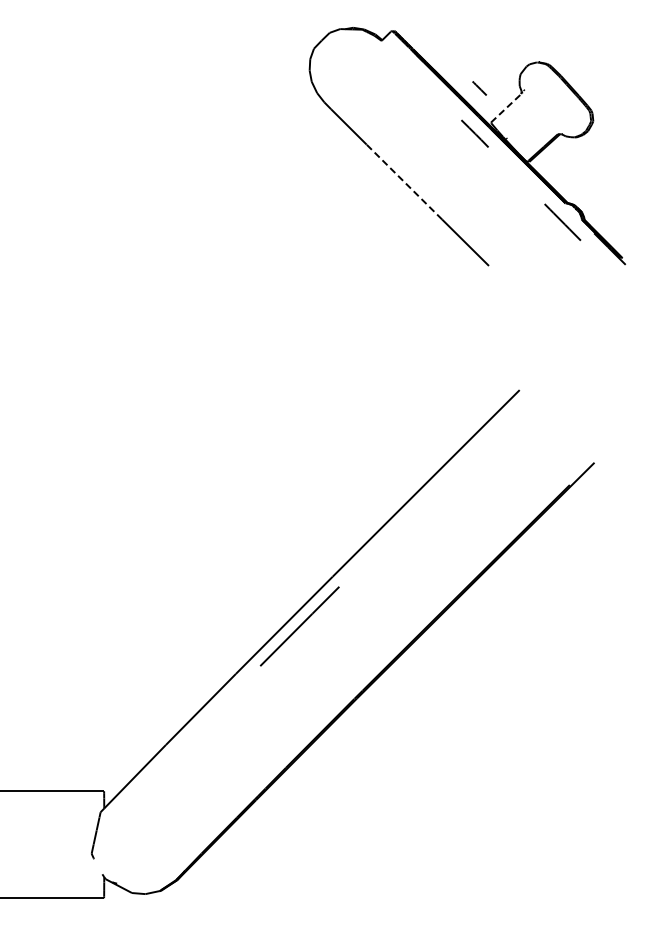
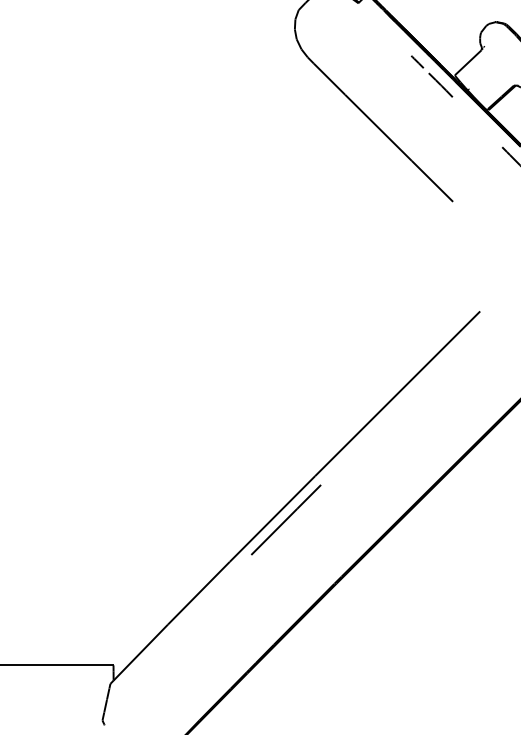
line: (479, 88) -> (417, 62), moved
line: (506, 108) -> (468, 62), dashed -> solid
line: (404, 181) -> (378, 127), dashed -> solid

